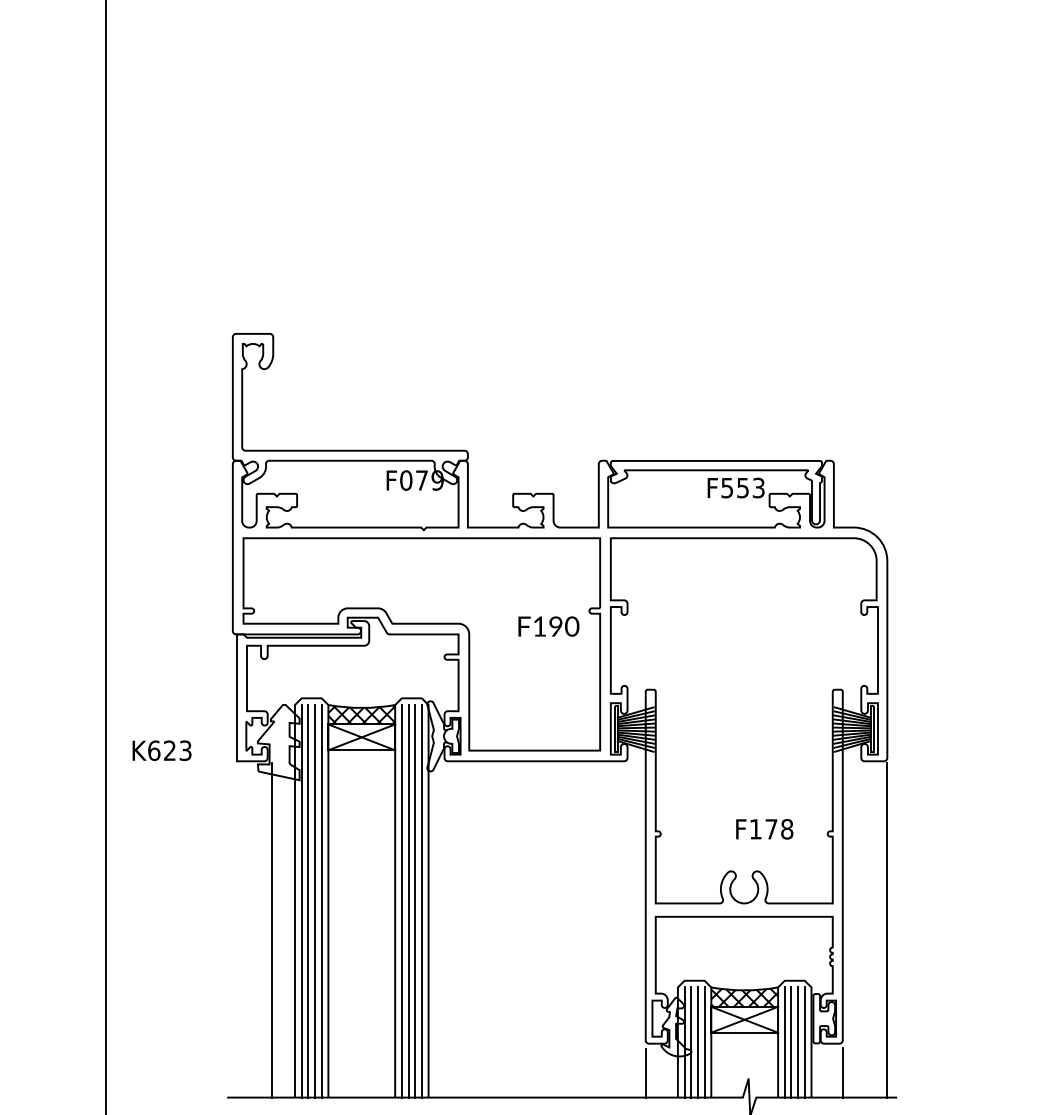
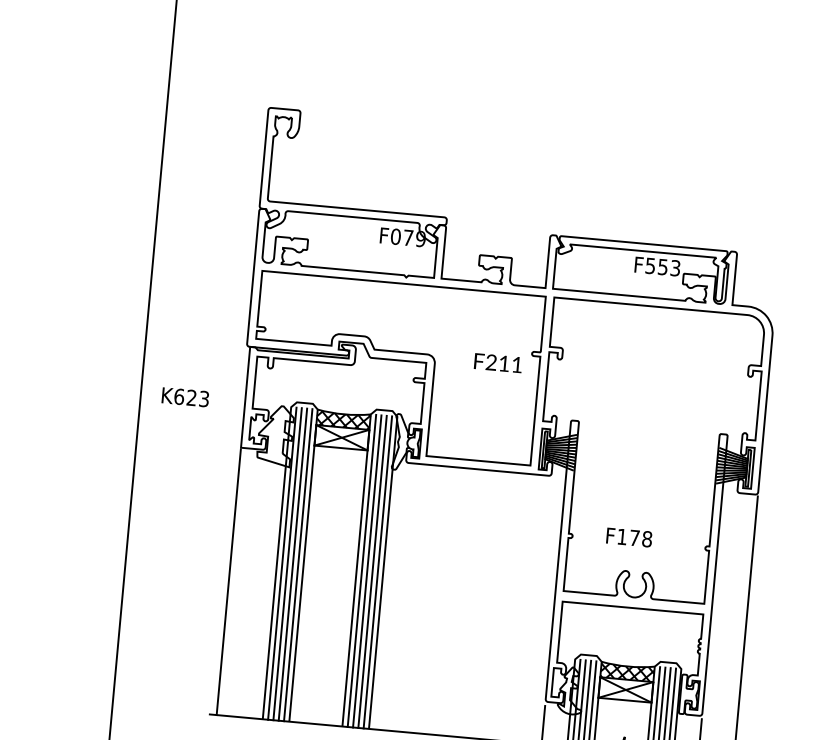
text: (556, 626) -> (504, 363), F190 -> F211
text: (161, 750) -> (185, 397), moved
text: (764, 829) -> (629, 537), moved
line: (271, 930) -> (228, 582), moved

